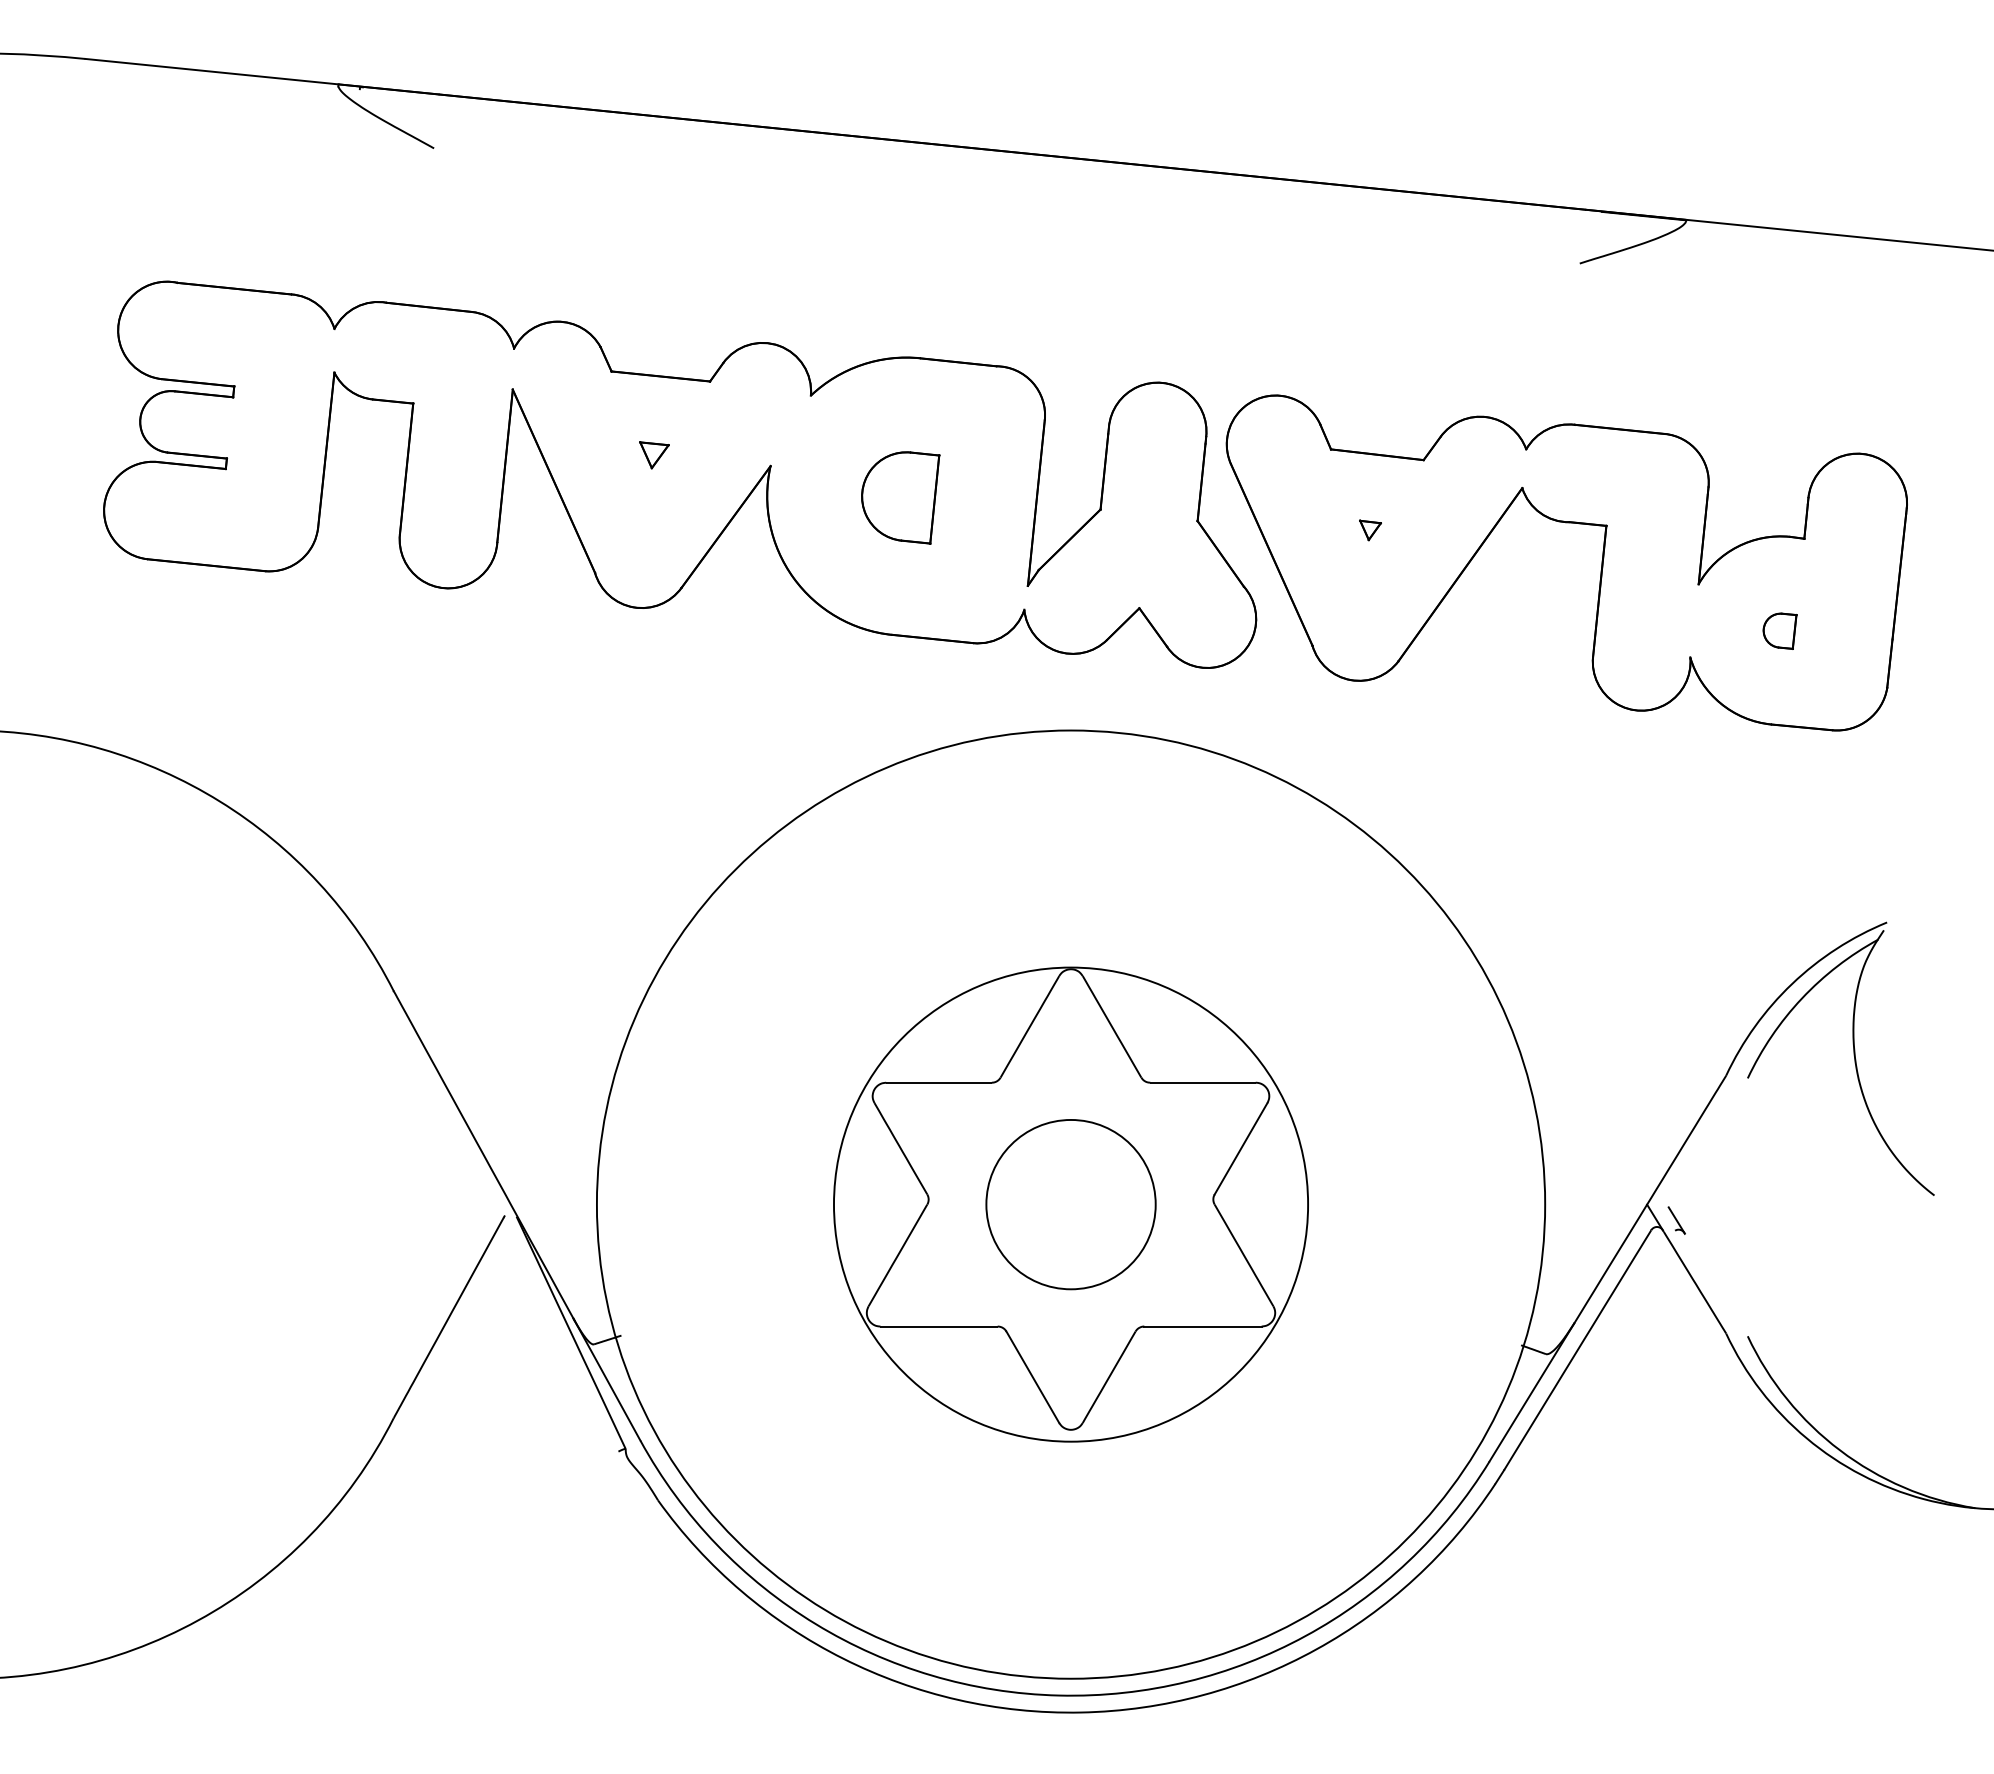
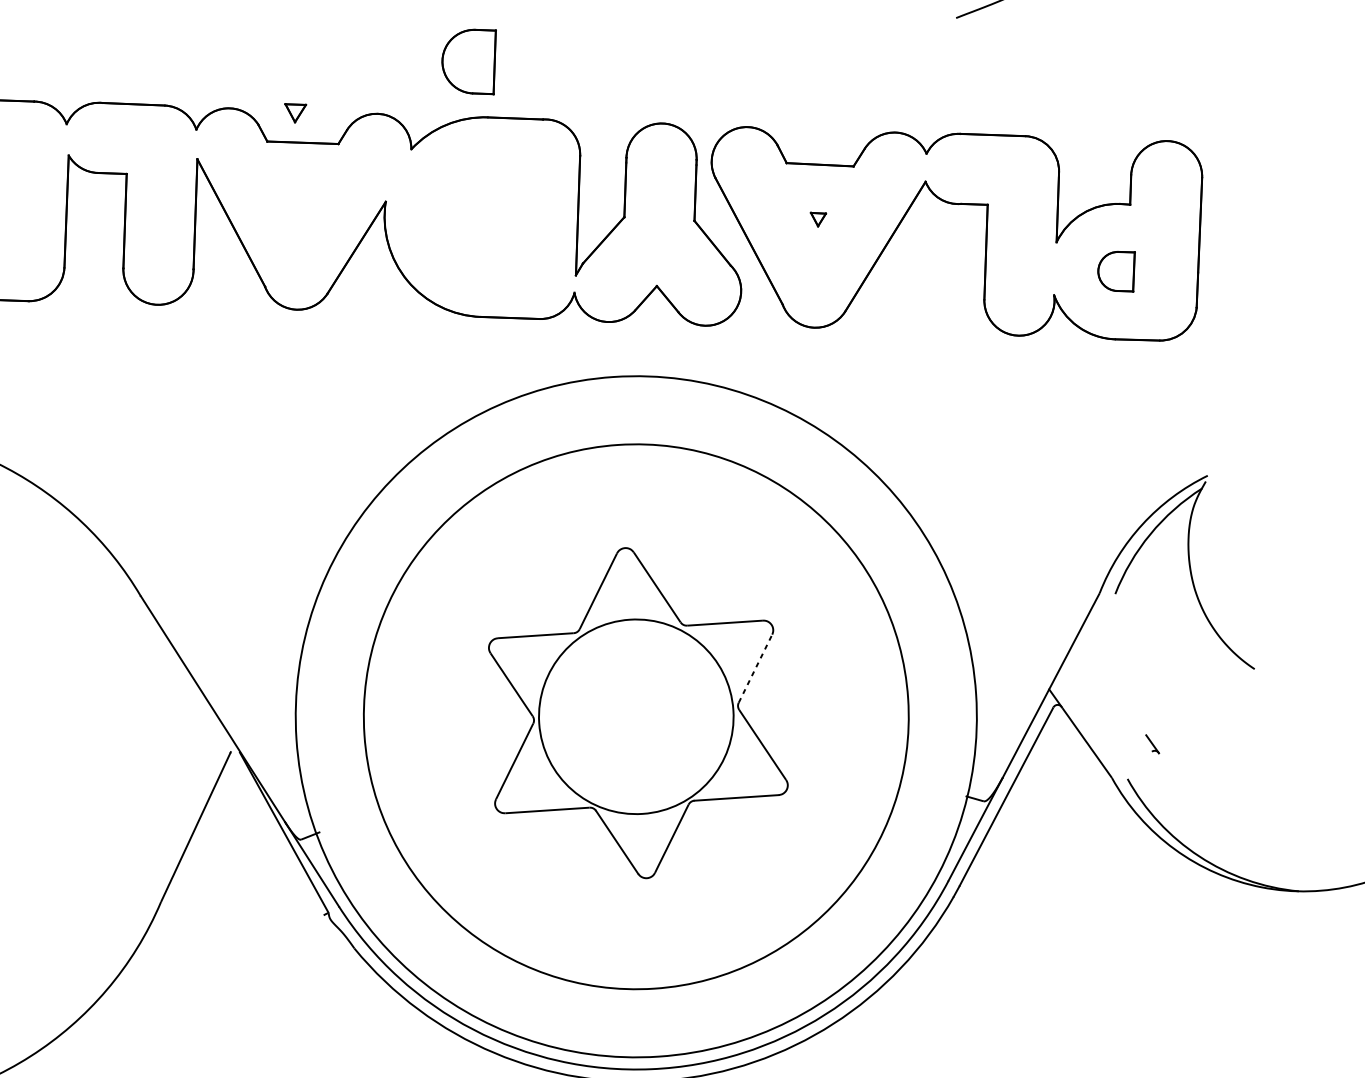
part: (654, 455) -> (296, 112), moved
part: (900, 497) -> (470, 62), moved
part: (1779, 630) -> (1116, 271), size x1.6
line: (1241, 1148) -> (755, 668), solid -> dashed
circle: (1070, 1204) -> (635, 716), size x1.6
circle: (1070, 1204) -> (635, 716), size x1.6
part: (1676, 1220) -> (1152, 744), moved

